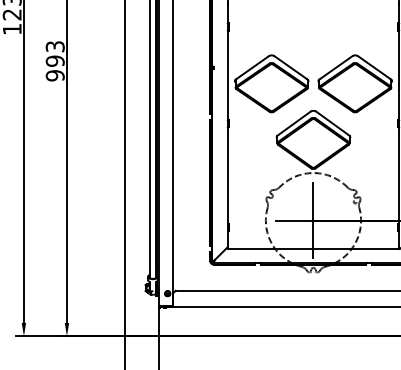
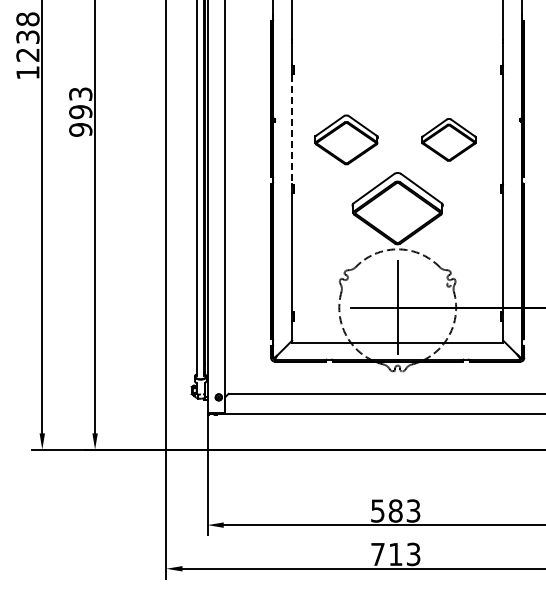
line: (227, 75) -> (292, 129), solid -> dashed
part: (271, 83) -> (346, 139), size x0.7
part: (354, 83) -> (448, 139), size x0.6

